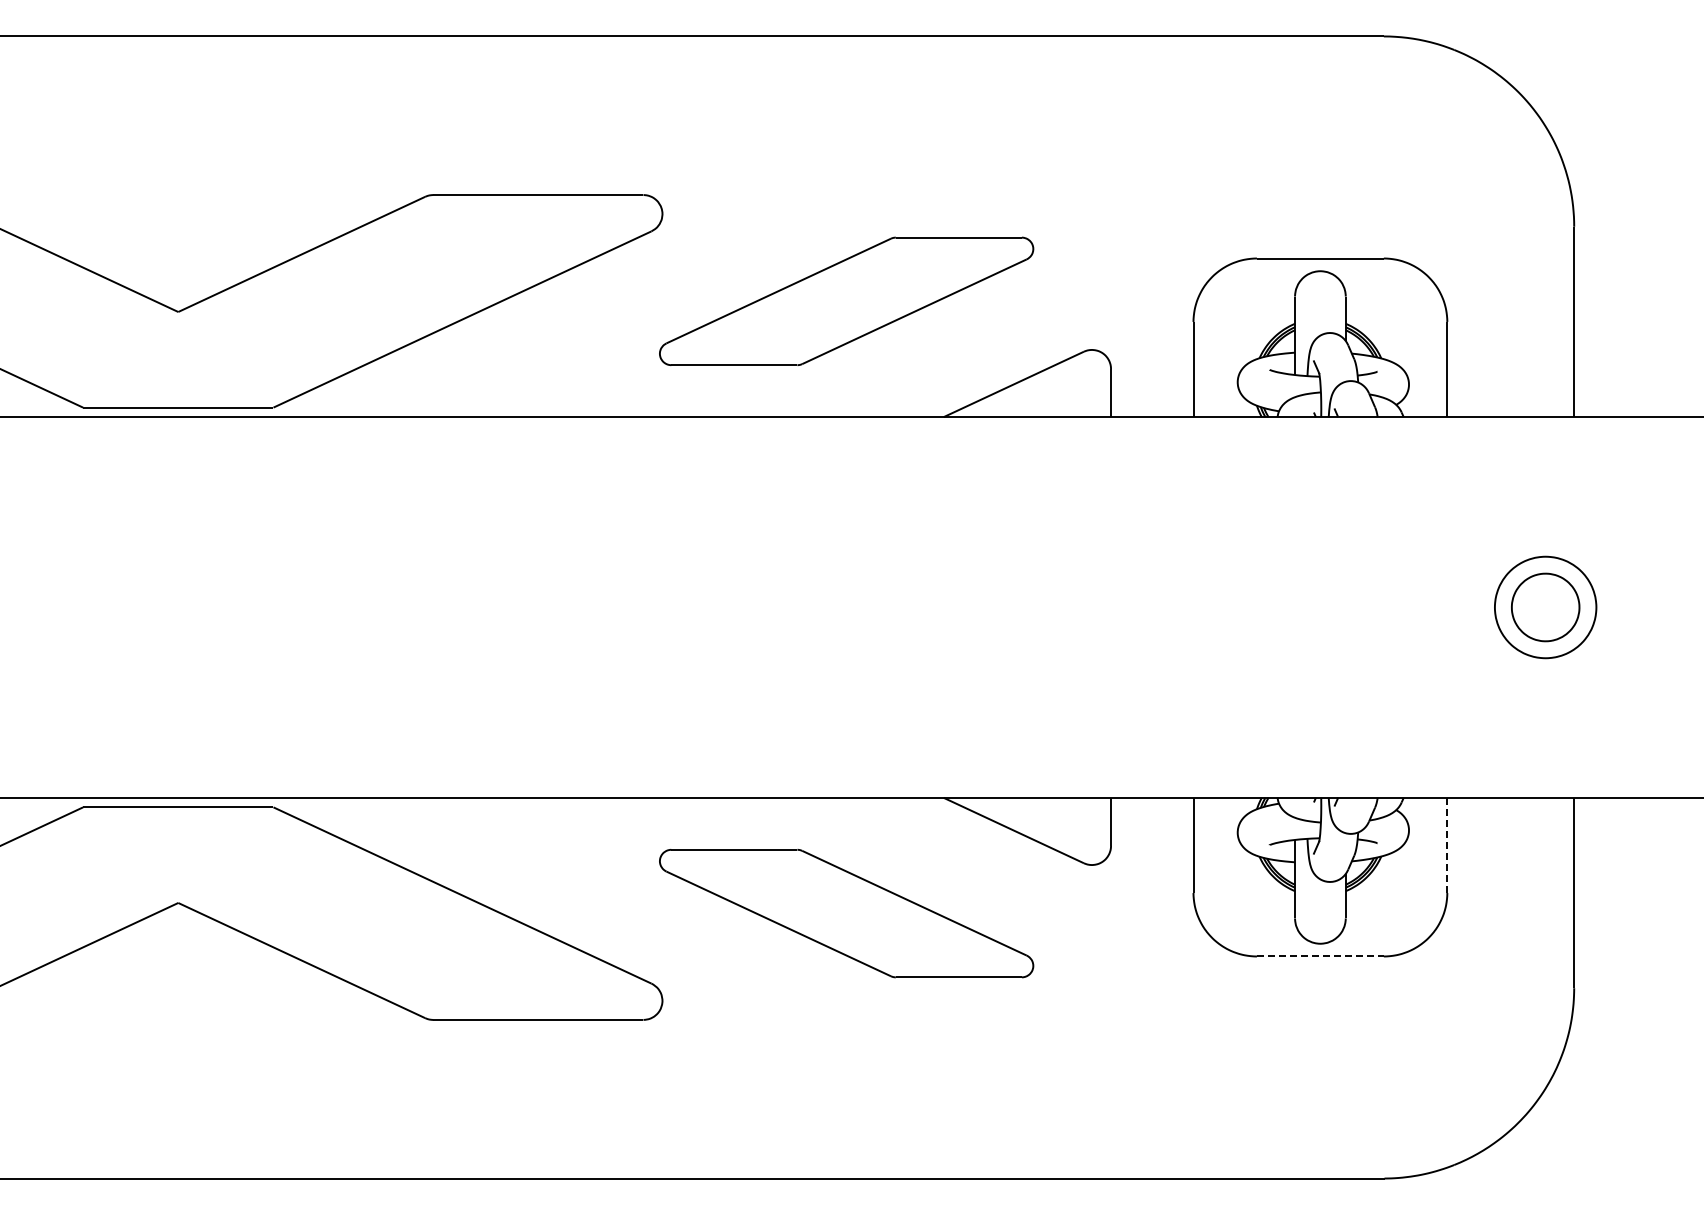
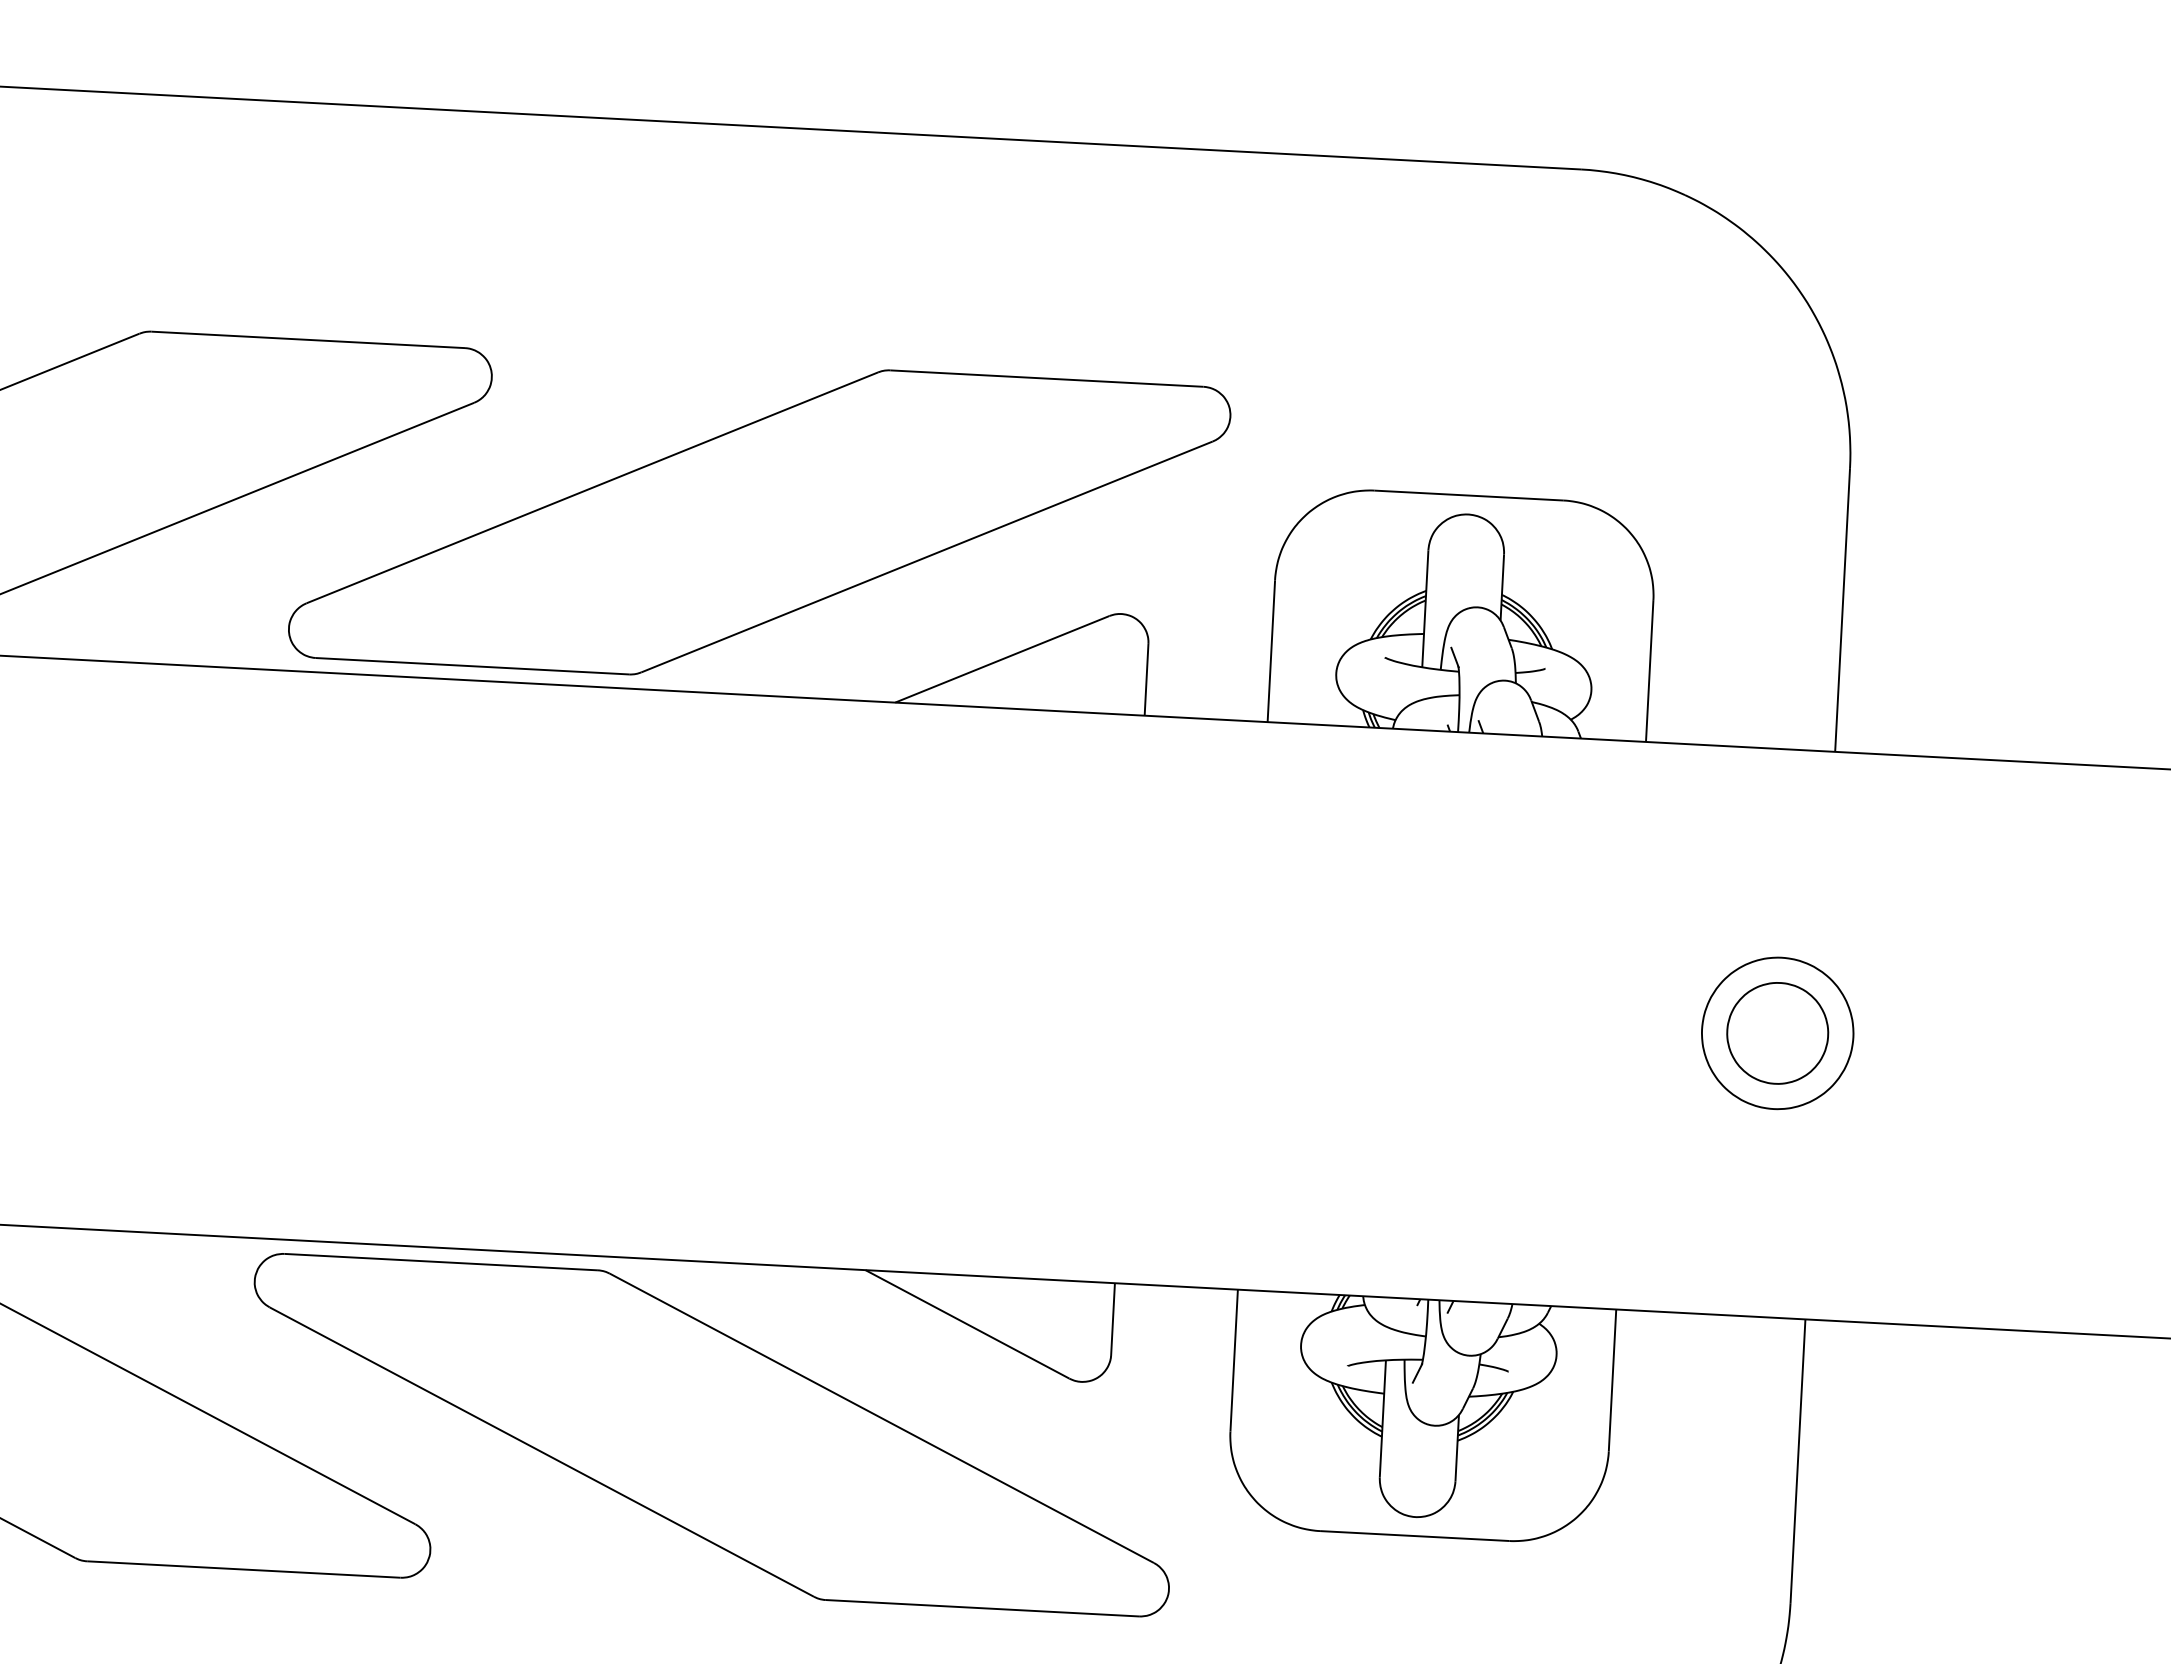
part: (846, 301) -> (759, 522), size x1.67
line: (1447, 845) -> (1612, 1380), dashed -> solid
part: (846, 913) -> (711, 1434), size x1.67
line: (1320, 956) -> (1414, 1536), dashed -> solid

